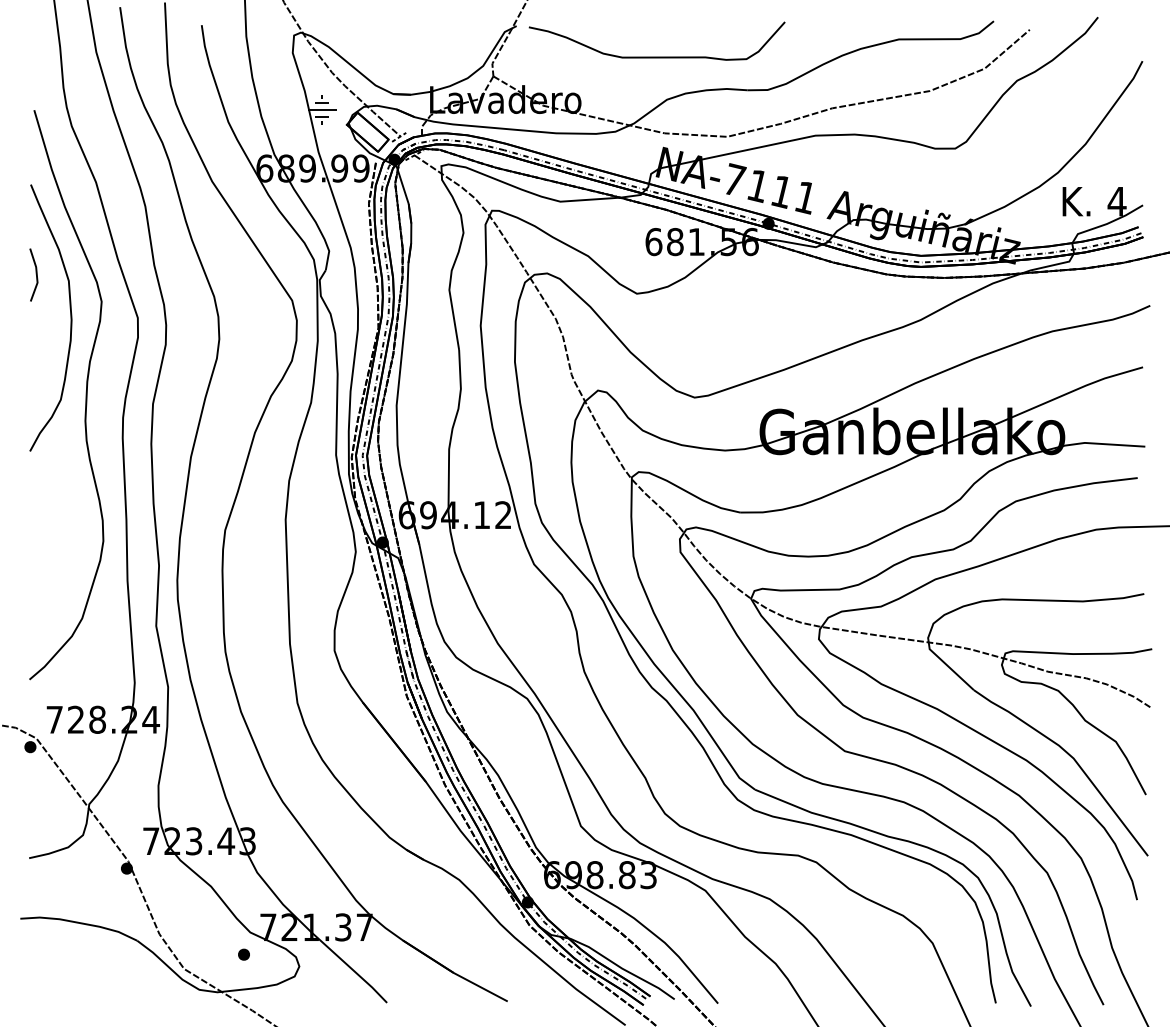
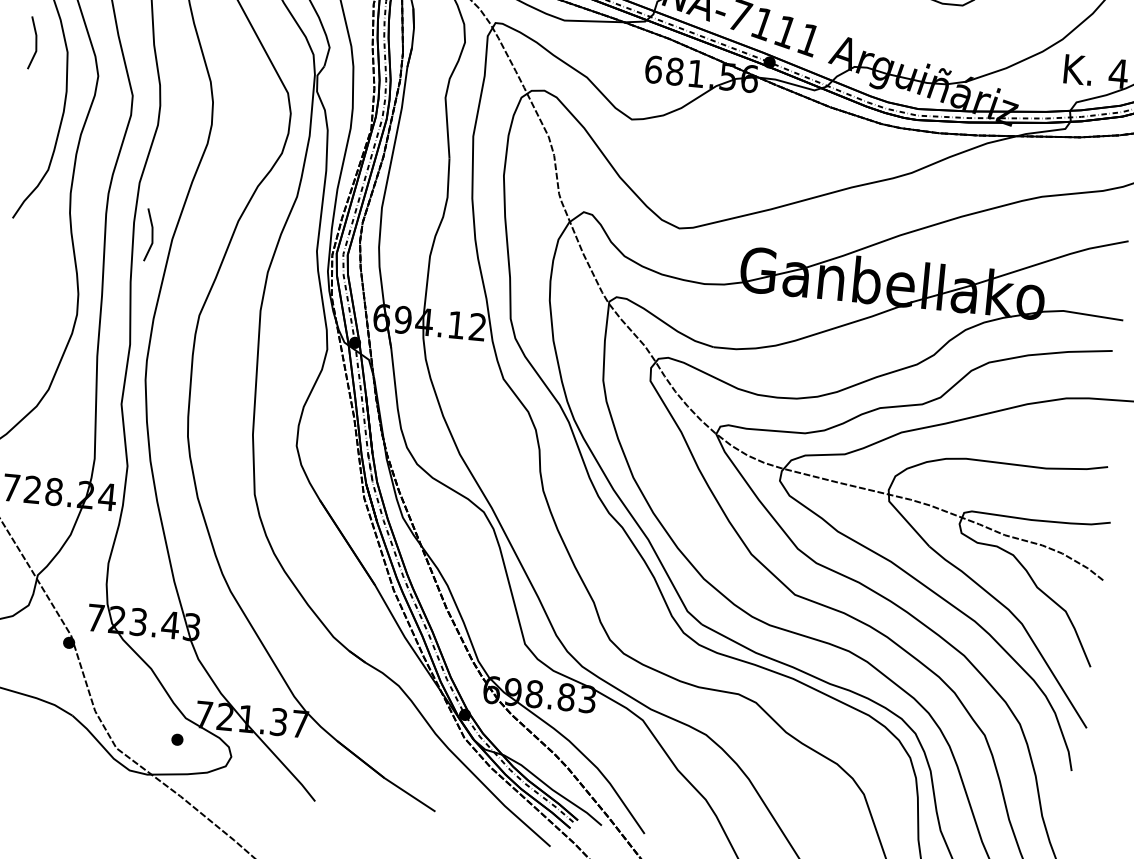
line: (169, 454) -> (151, 234), added

